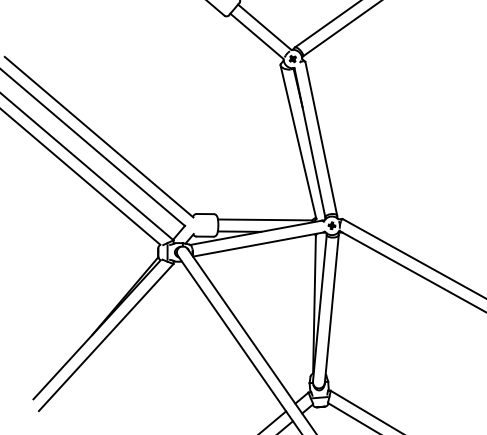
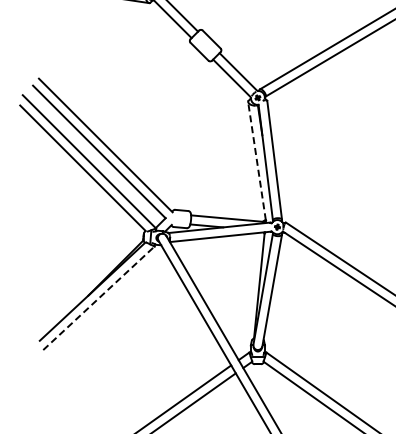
line: (299, 142) -> (257, 161), solid -> dashed
line: (106, 336) -> (99, 297), solid -> dashed

